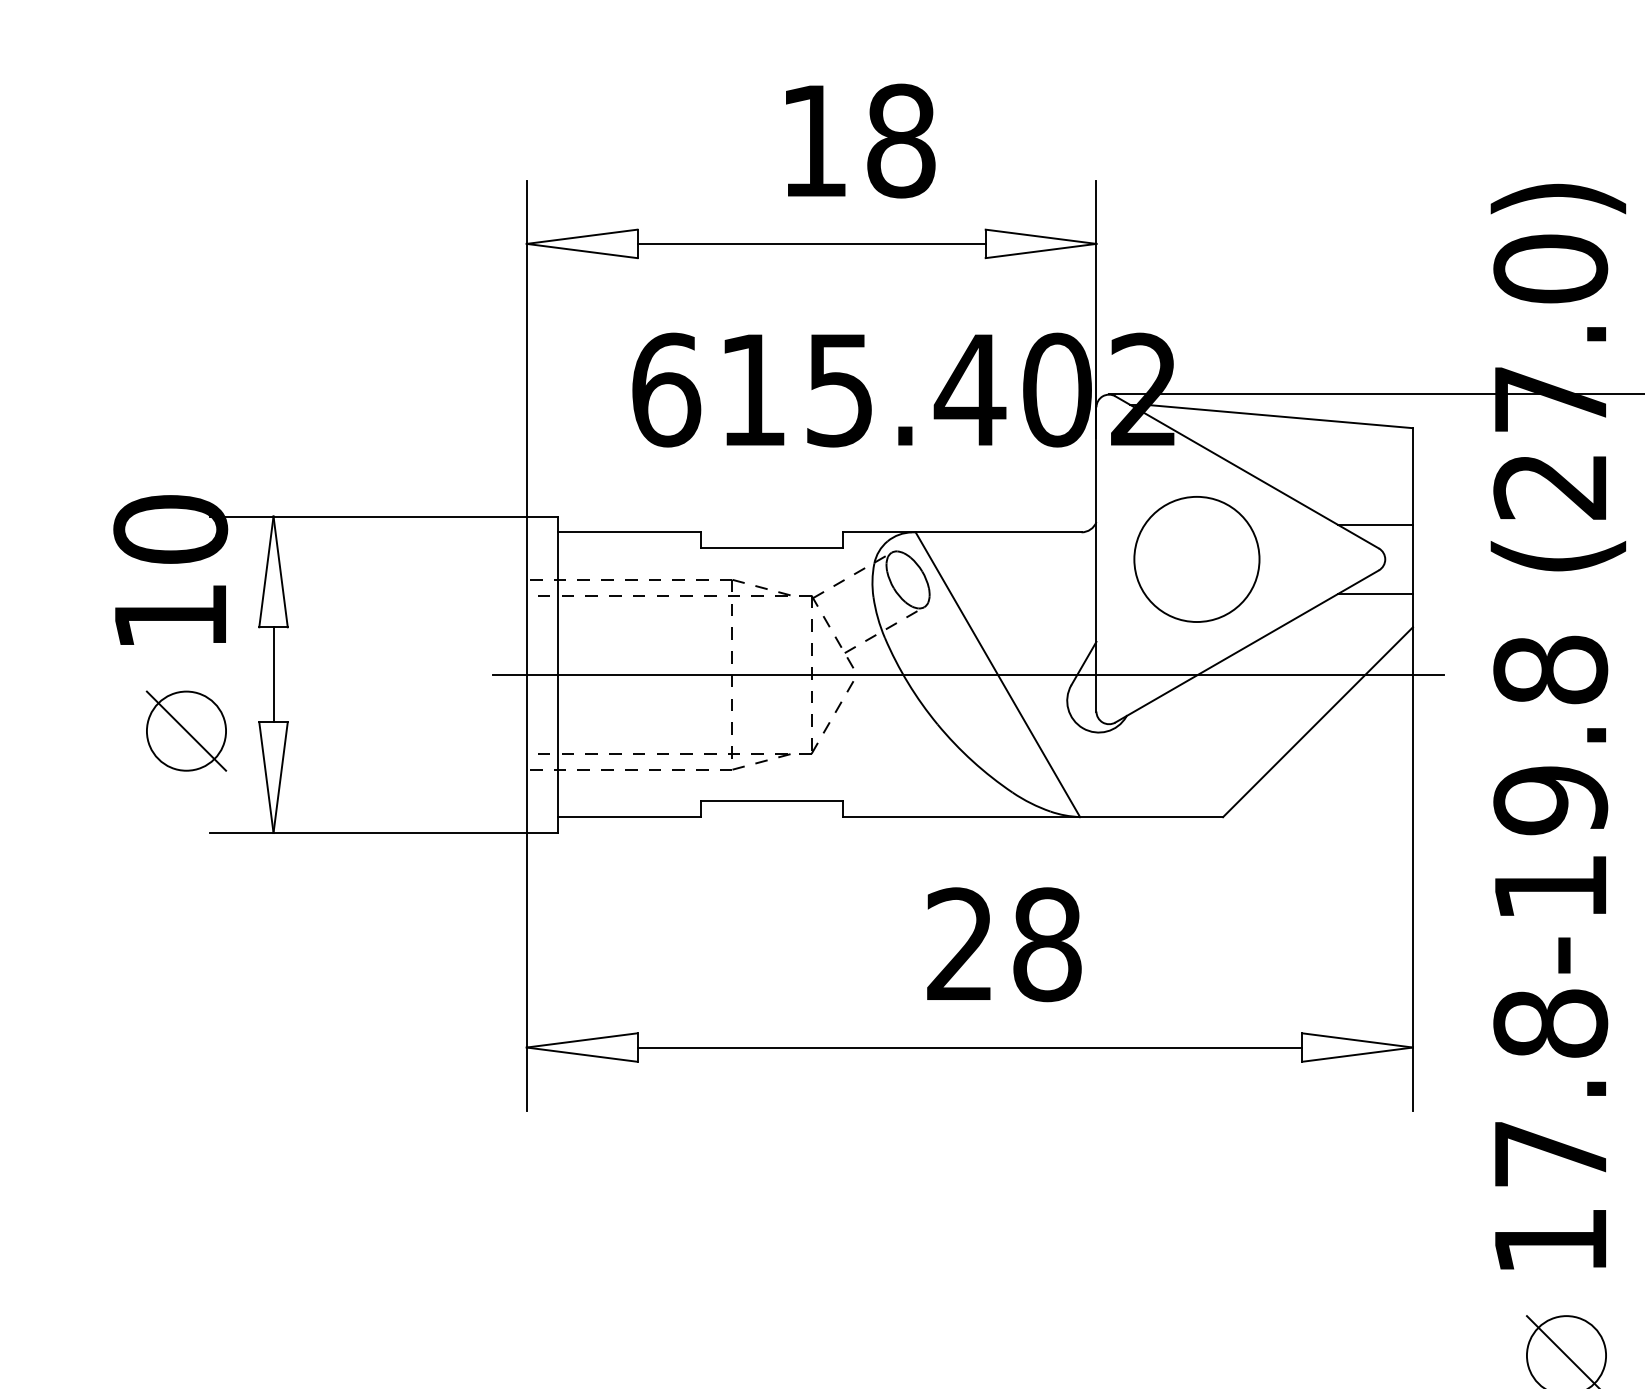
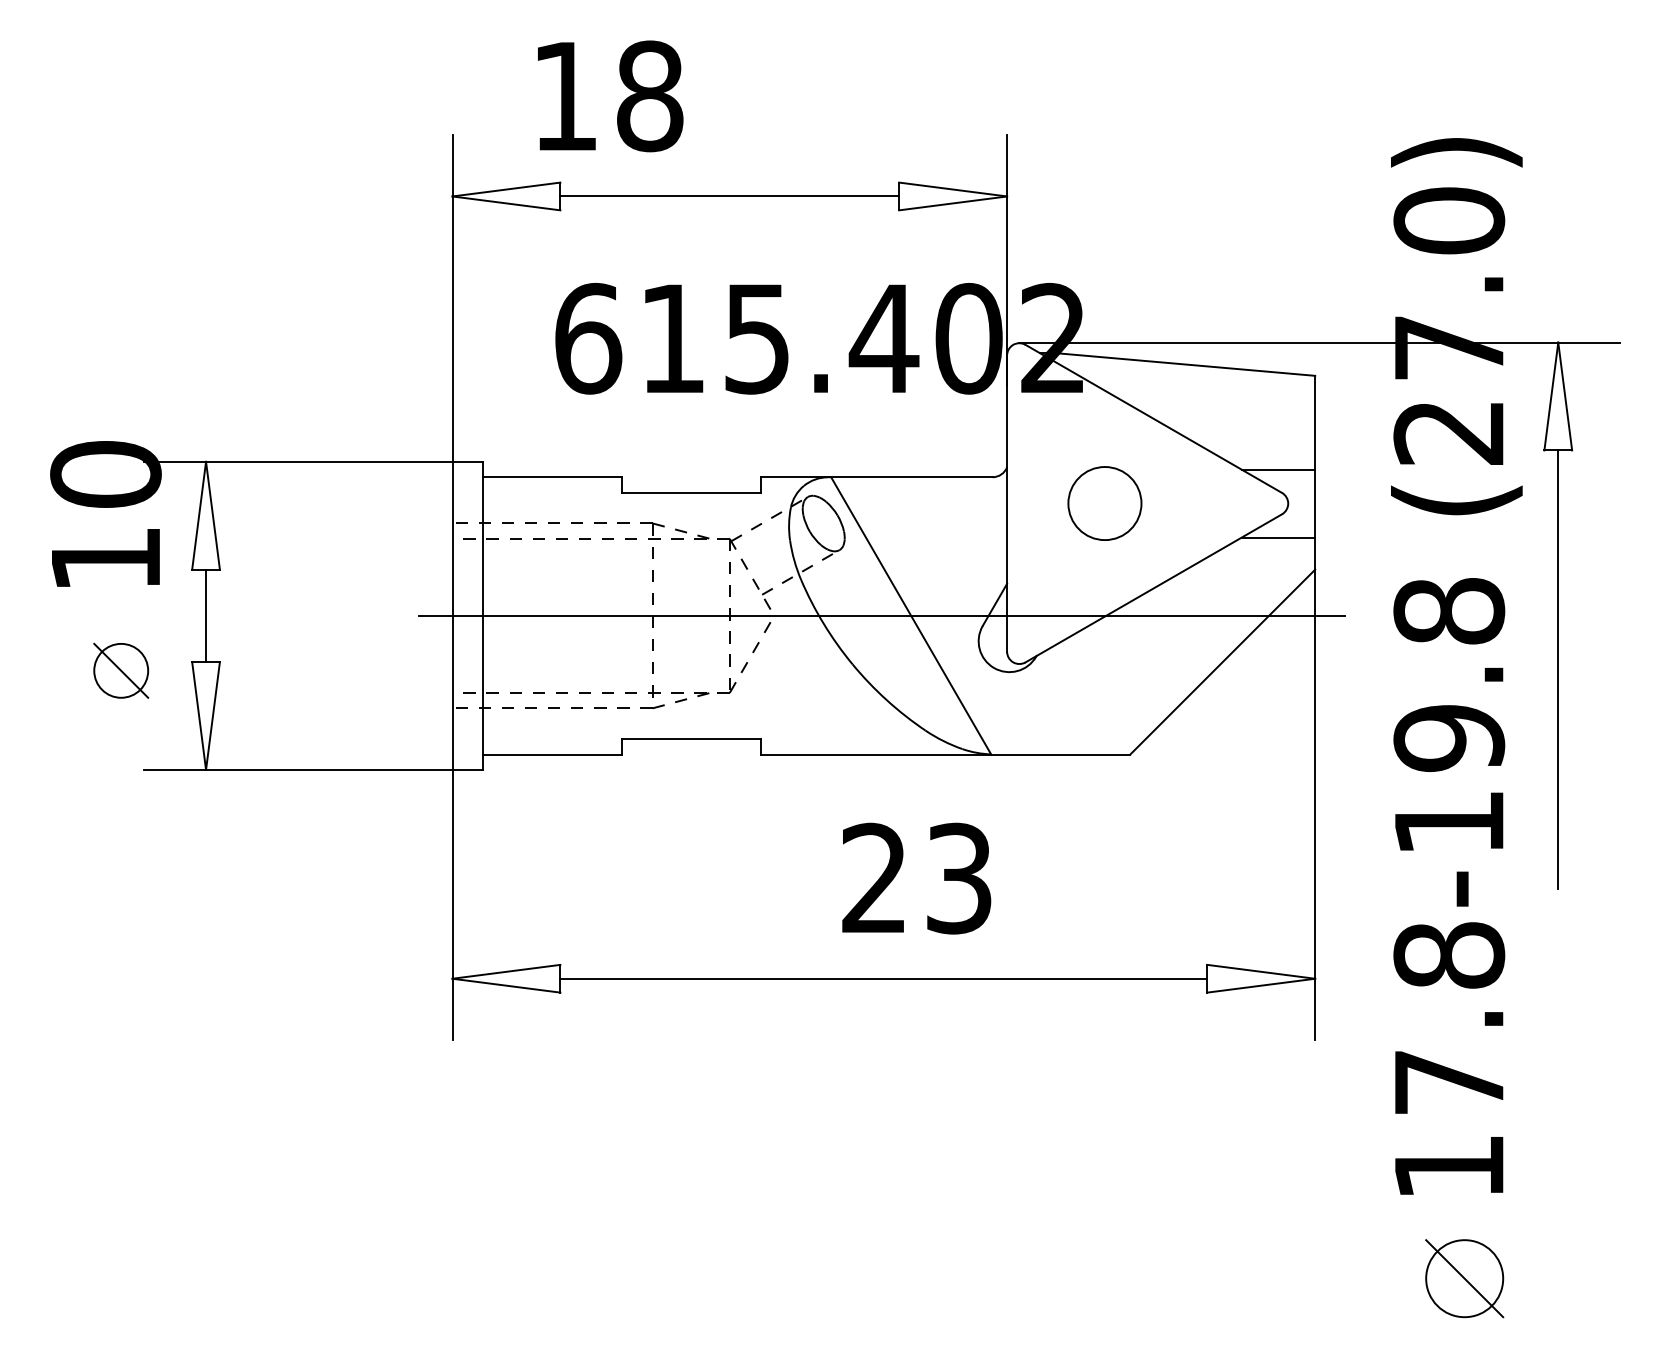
text: (860, 141) -> (610, 96), moved
circle: (1196, 559) -> (1104, 503), size x0.6
part: (185, 730) -> (120, 670), size x0.7
text: (1047, 944) -> (959, 878), 28 -> 23

